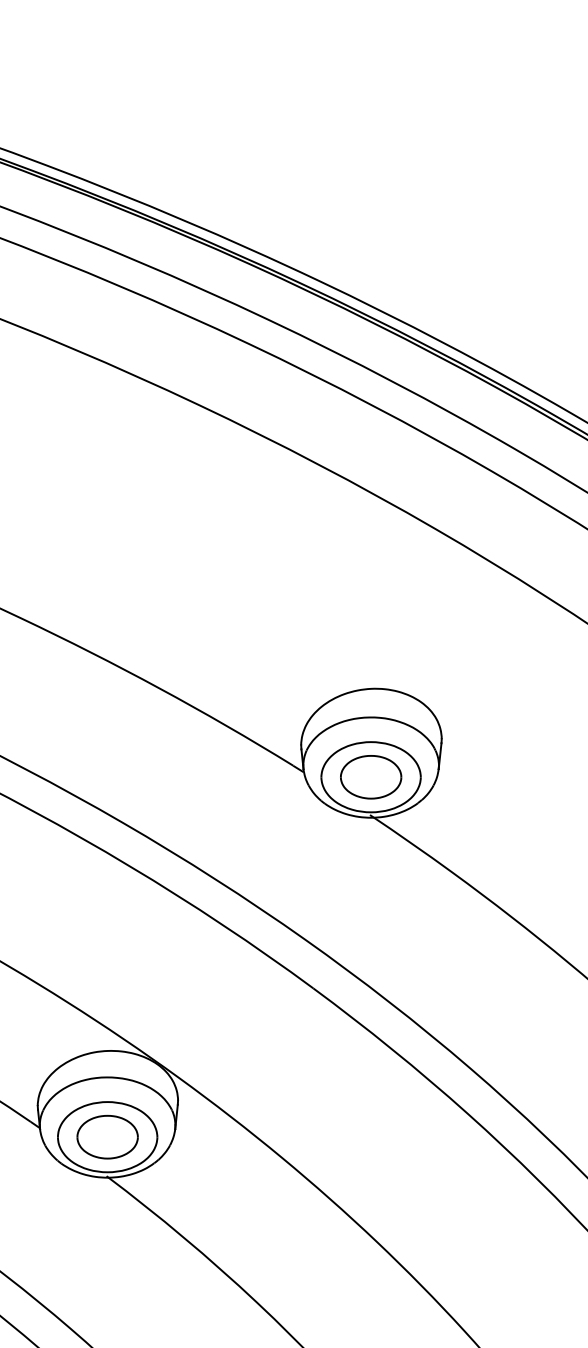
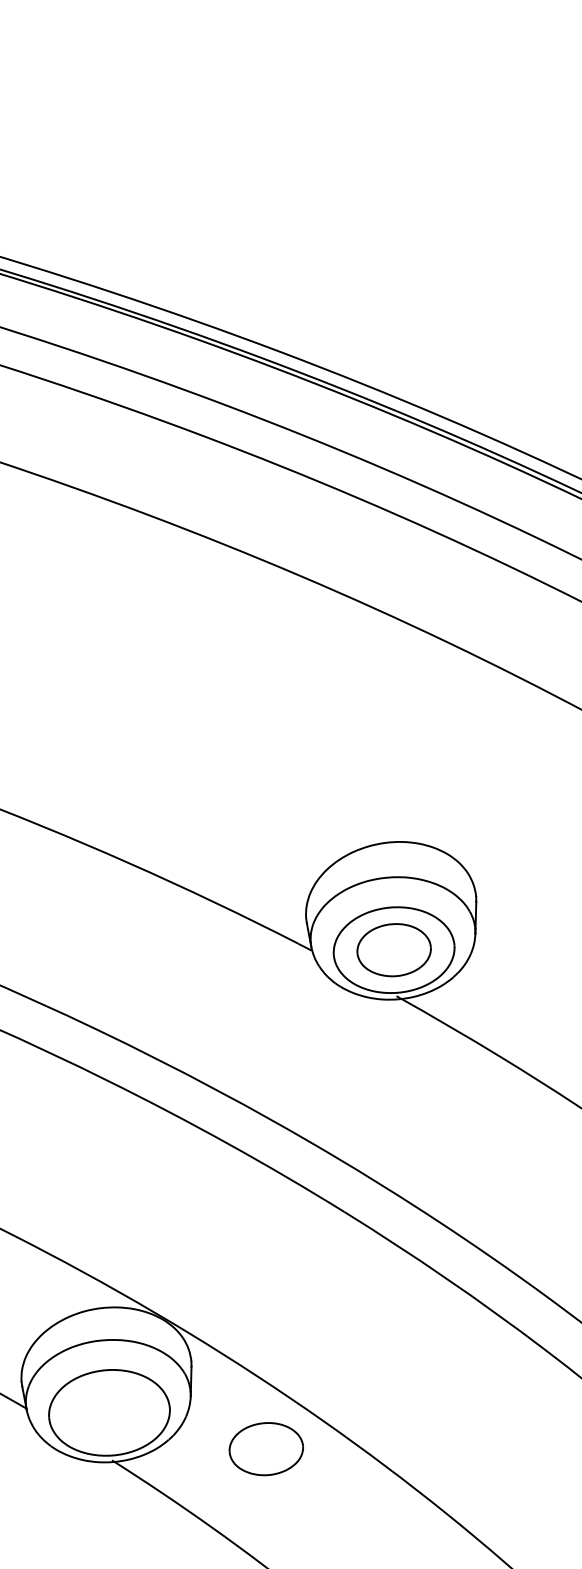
part: (107, 1136) -> (266, 1448), moved

